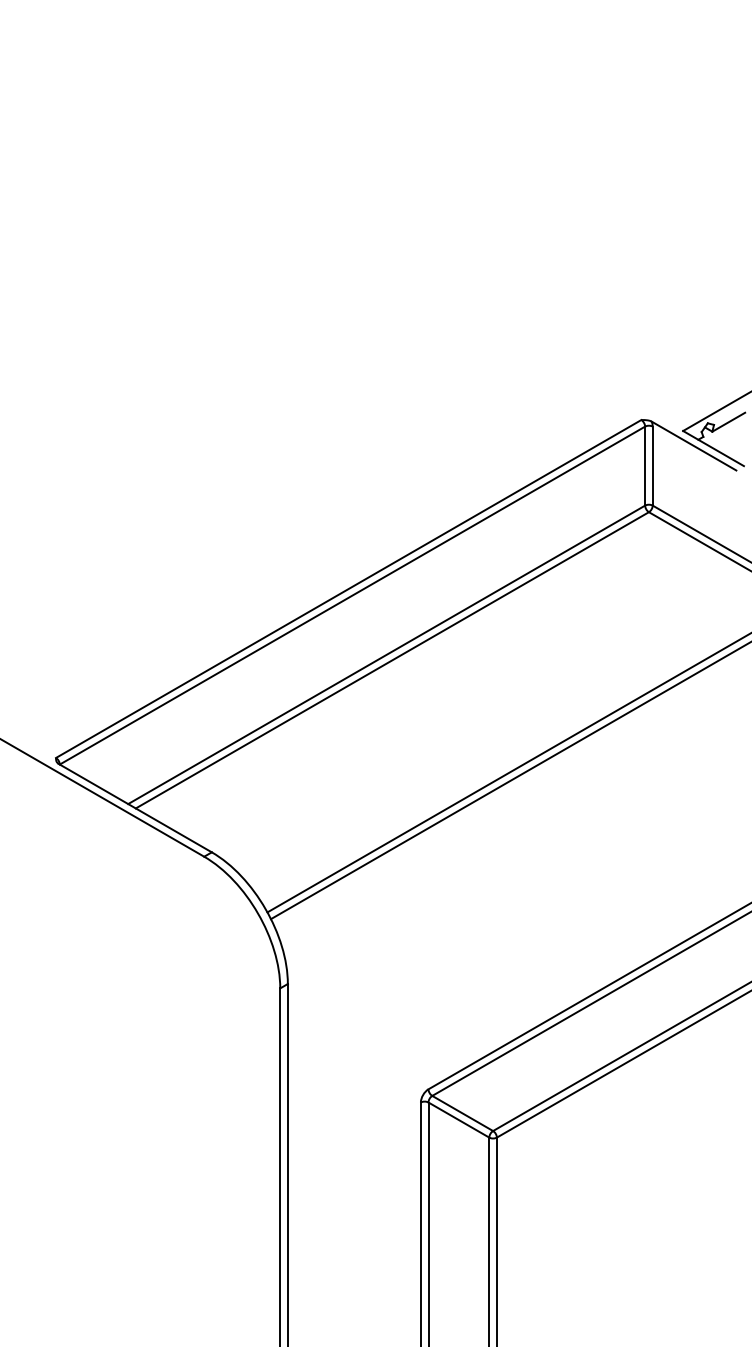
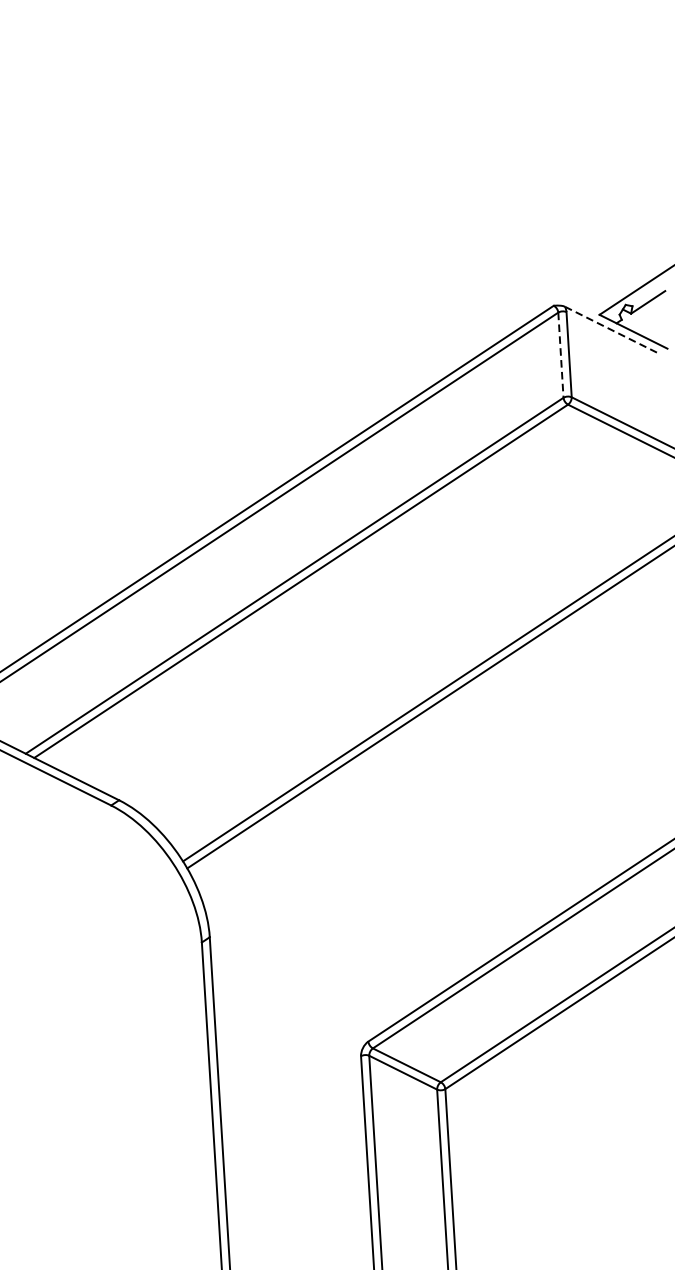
line: (694, 446) -> (612, 330), solid -> dashed
line: (645, 466) -> (561, 355), solid -> dashed

